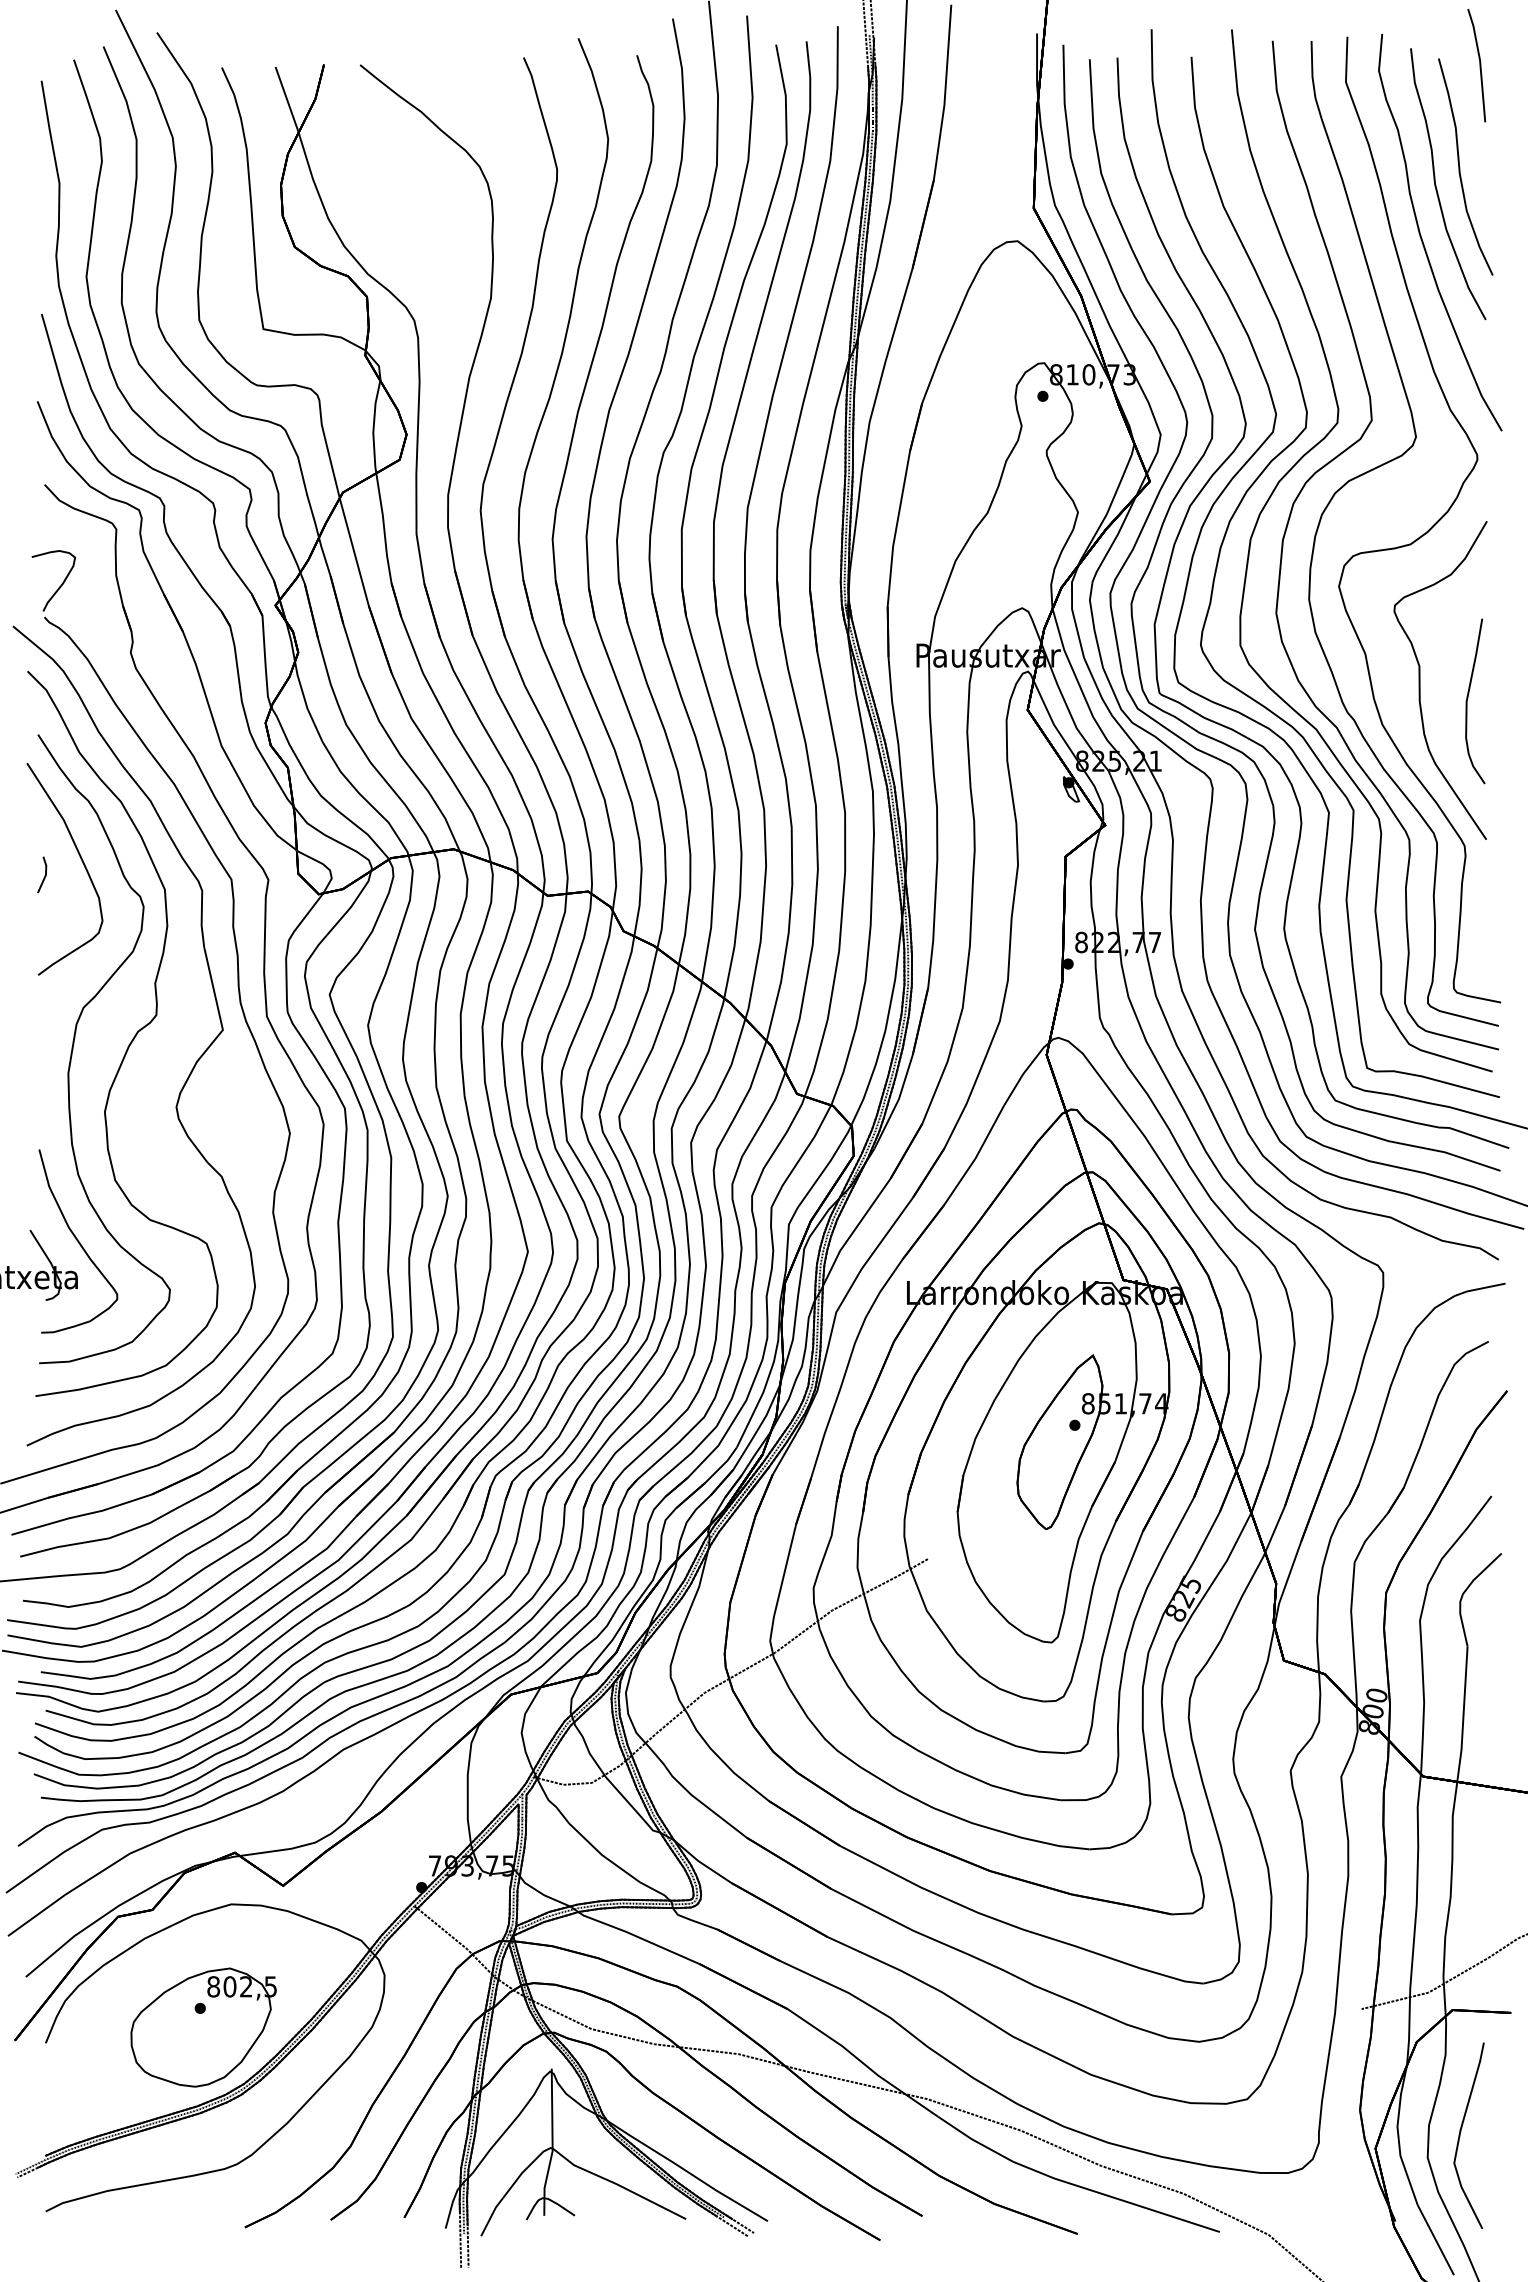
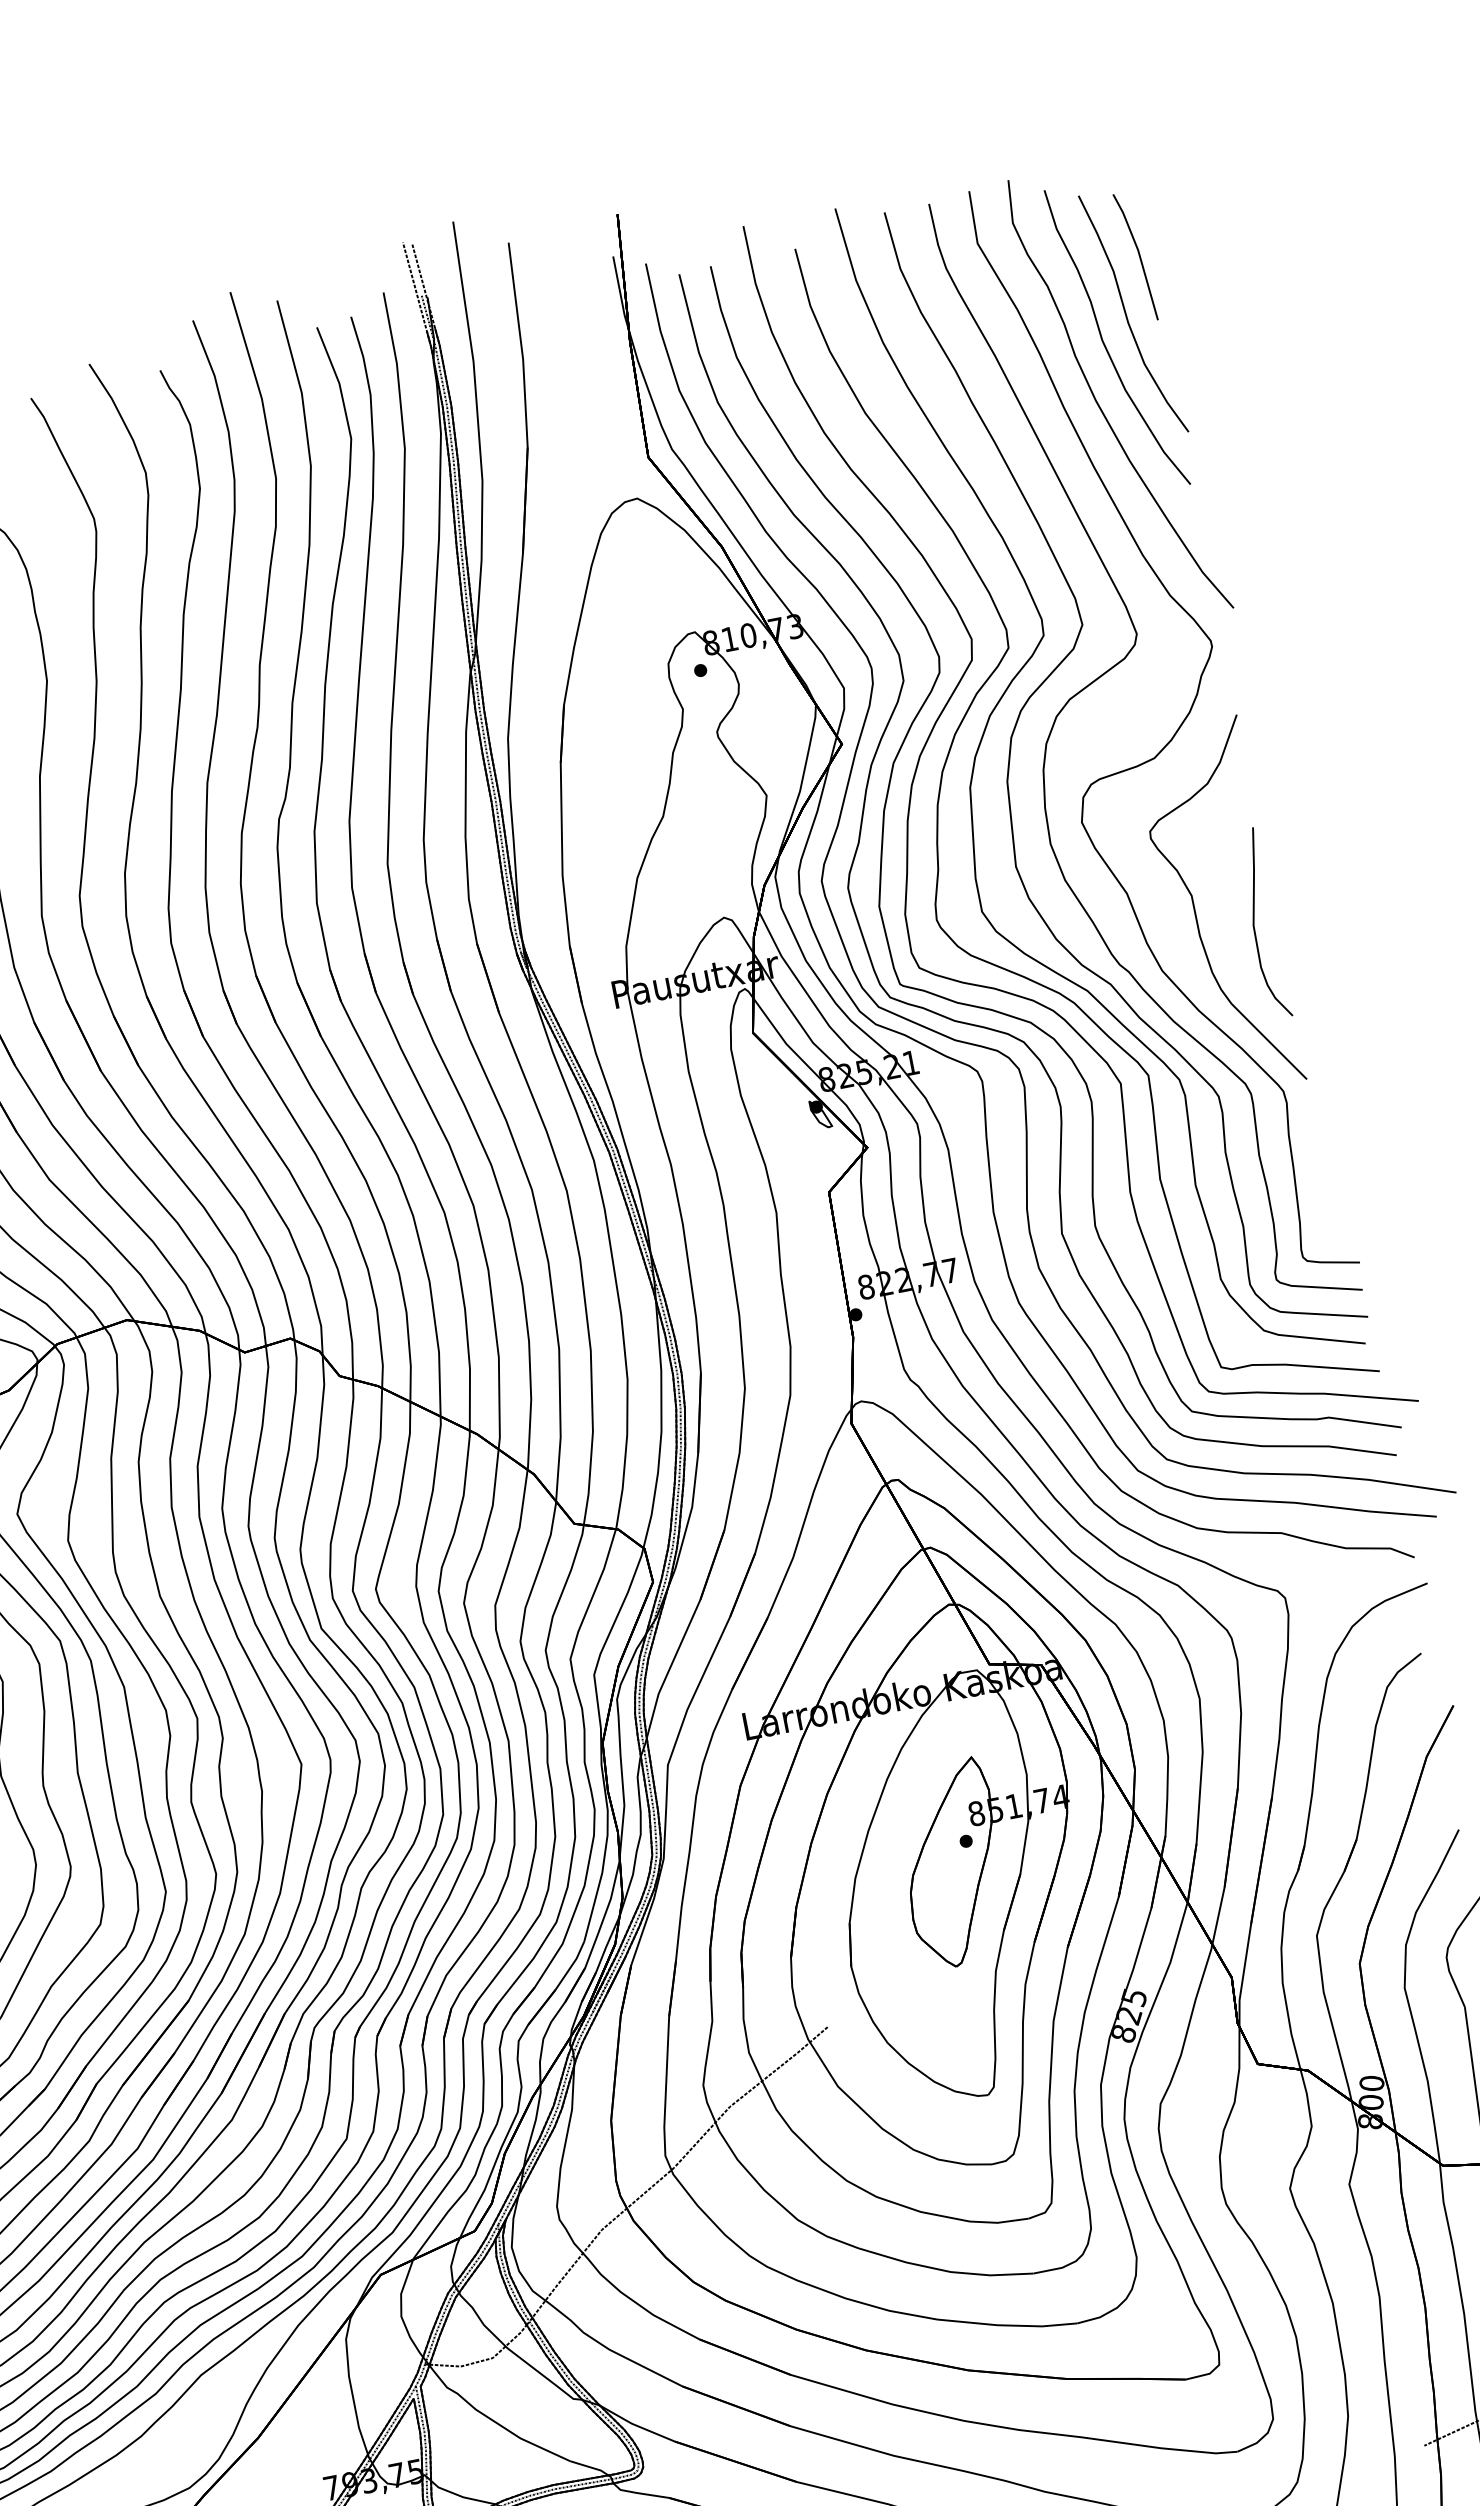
part: (1476, 65) -> (1135, 257), moved

